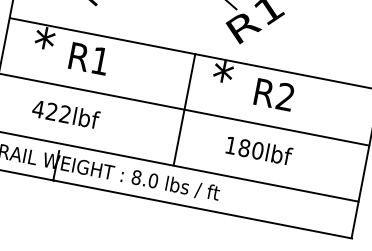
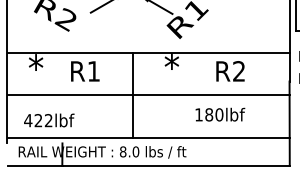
text: (89, 58) -> (85, 71), moved
text: (274, 94) -> (230, 71), moved
line: (184, 108) -> (132, 94), moved
text: (66, 114) -> (49, 120), moved
text: (259, 150) -> (220, 114), moved

